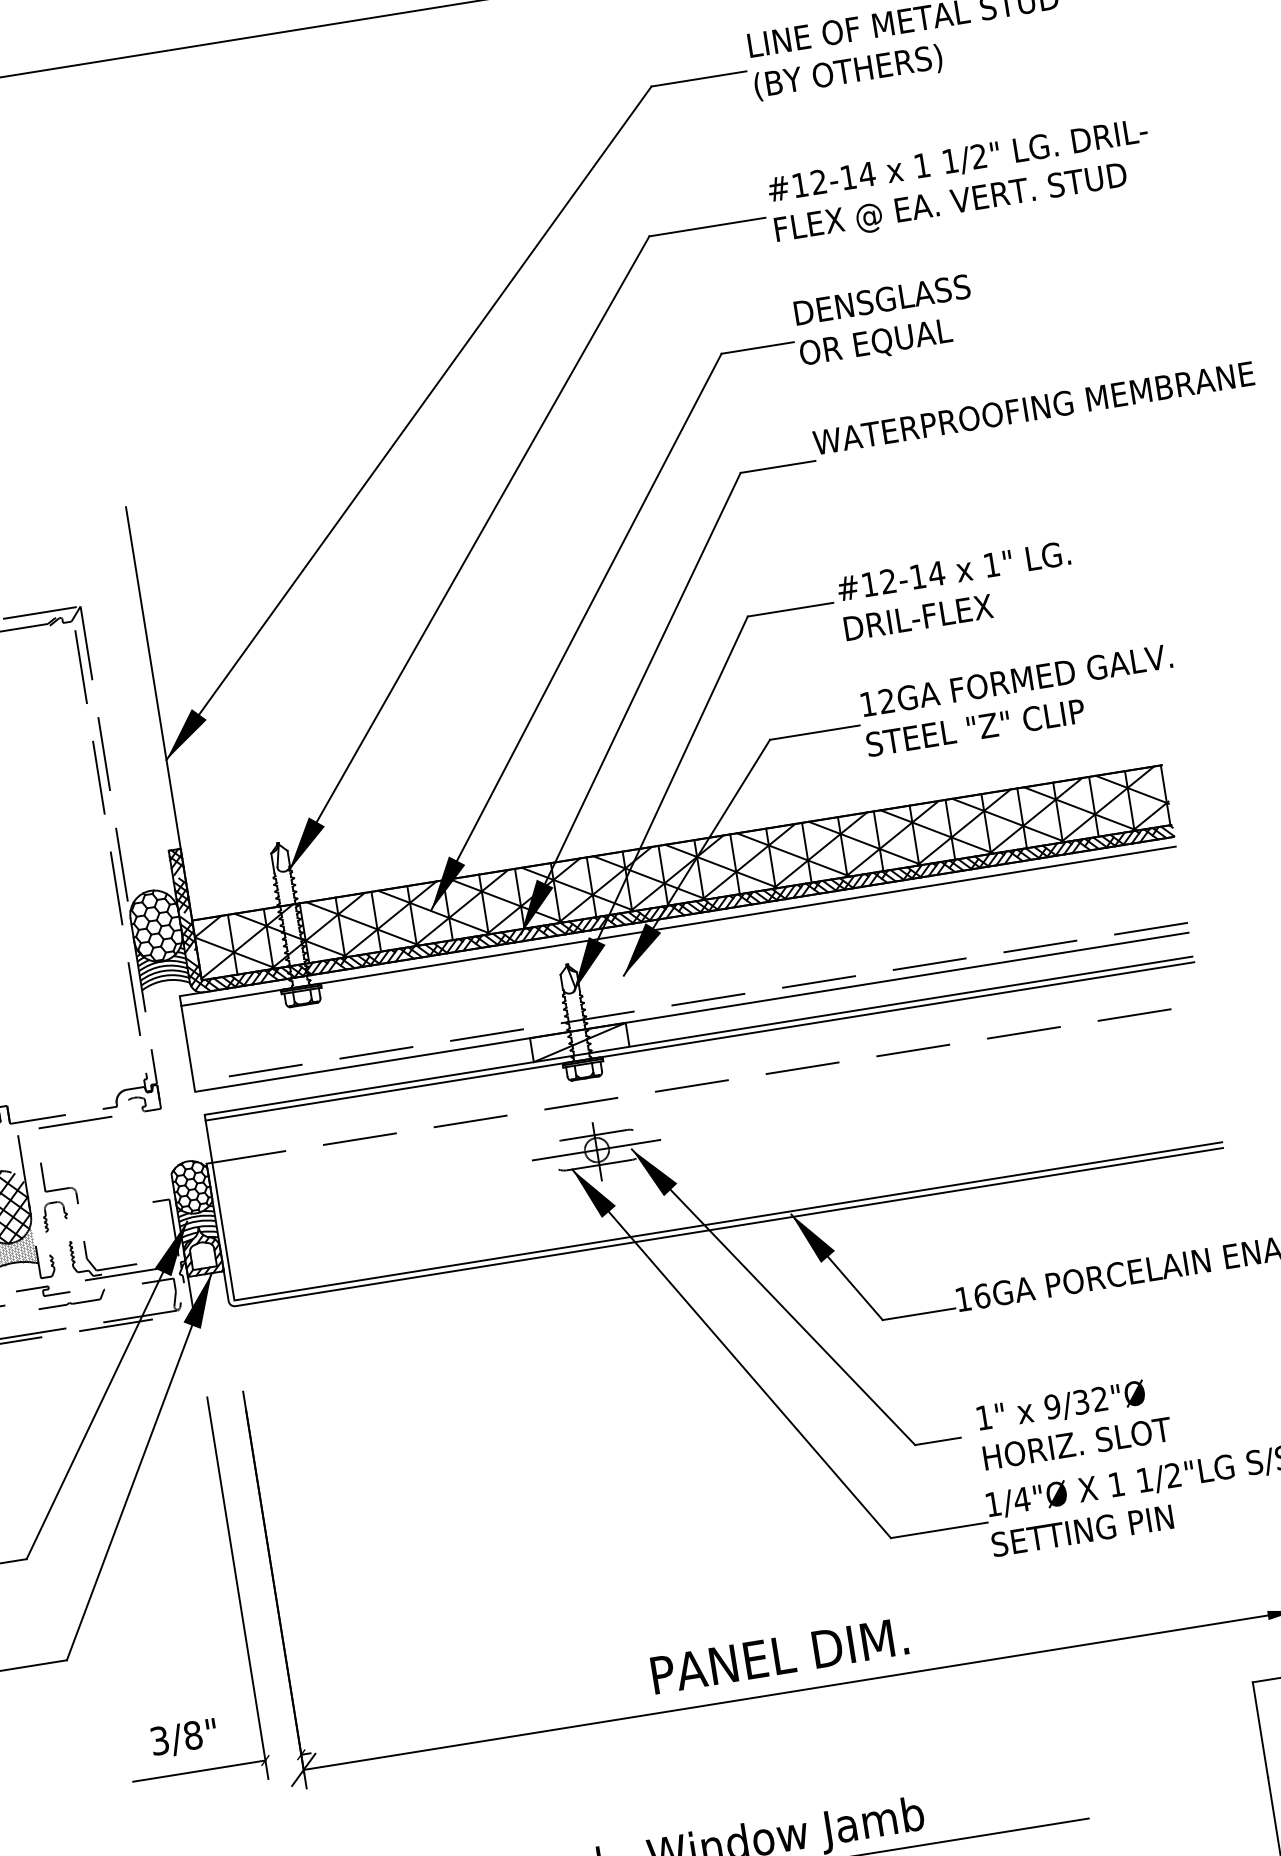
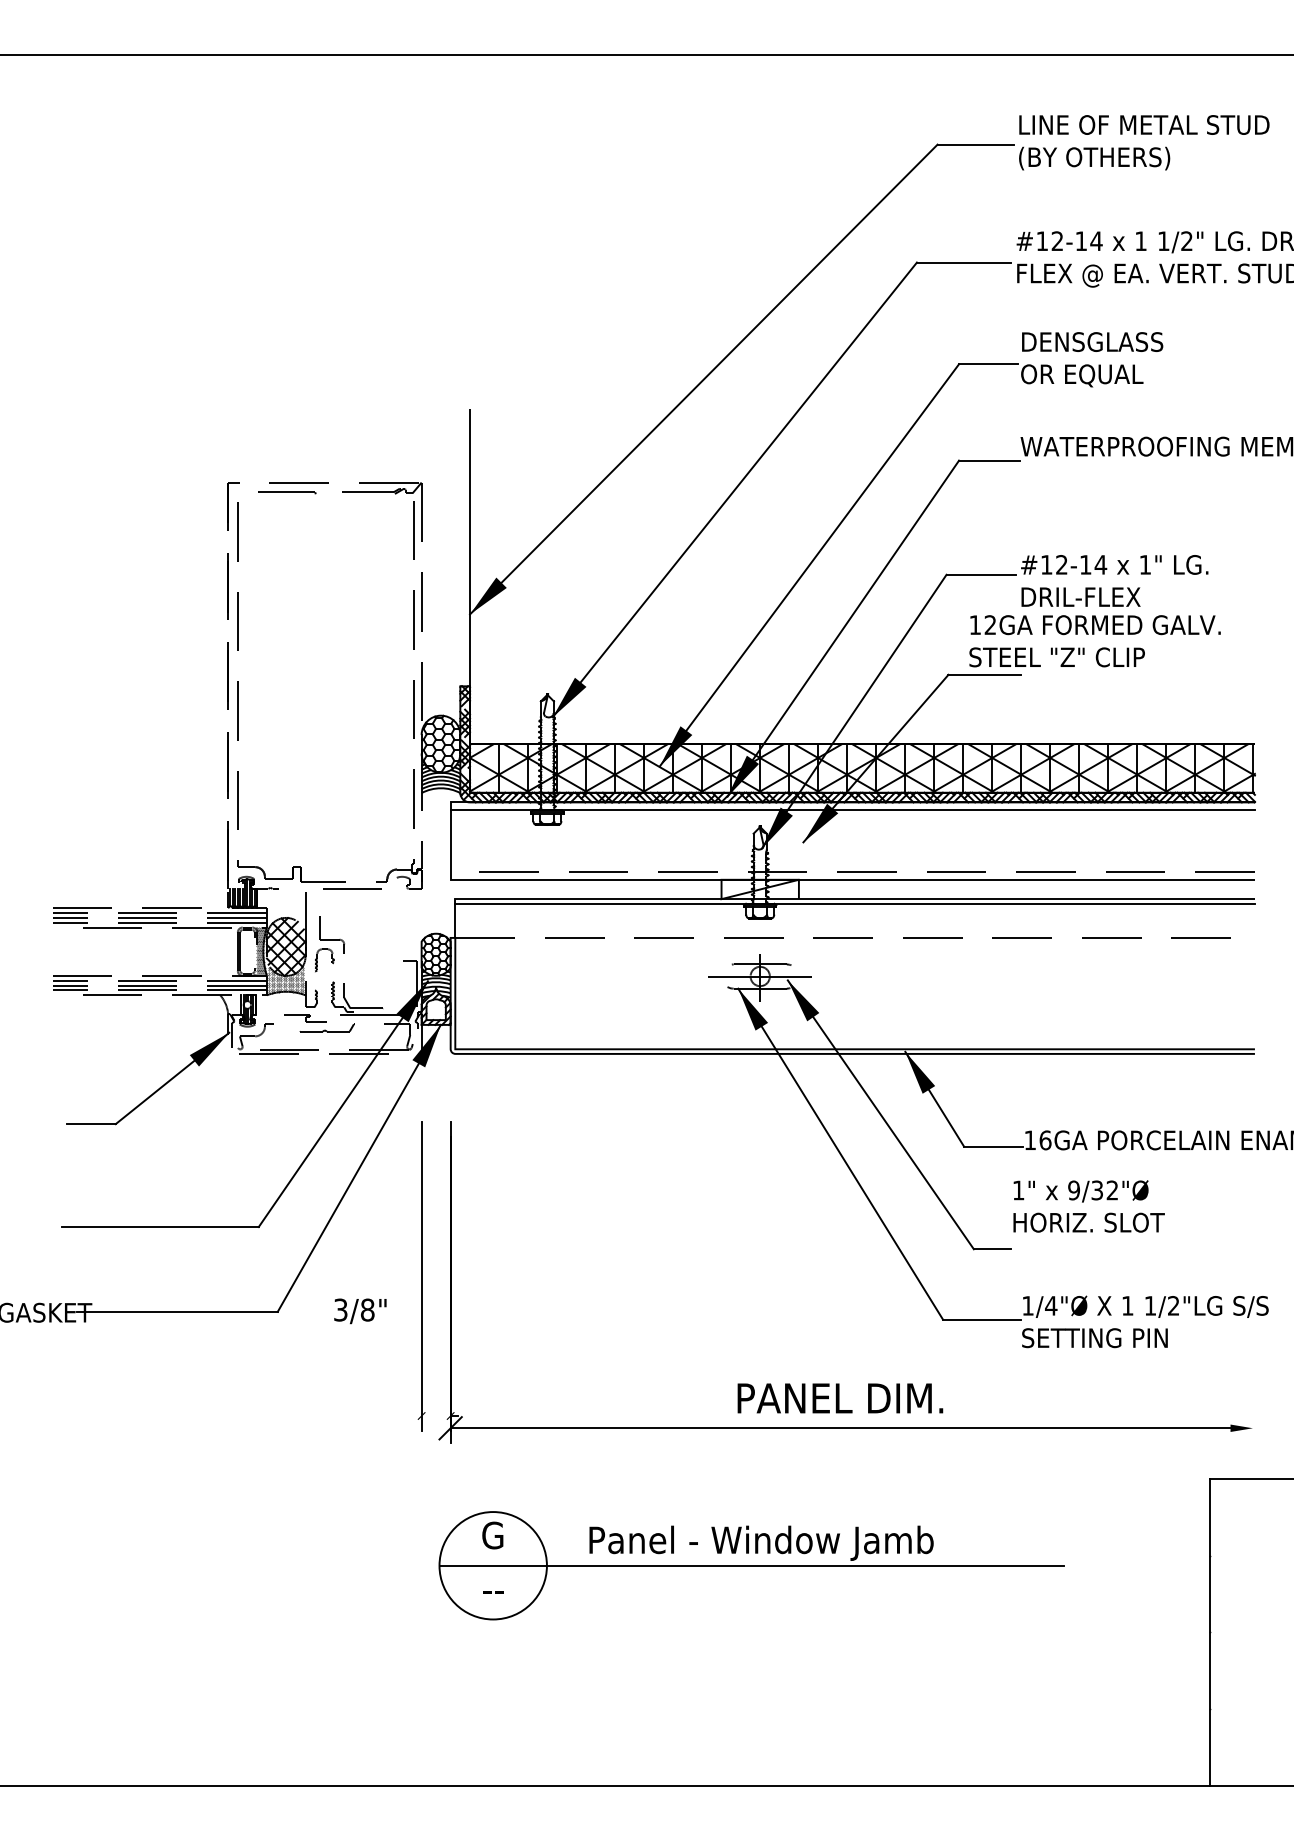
text: (1018, 700) -> (1094, 641), moved
text: (1073, 1423) -> (1088, 1206), moved
text: (184, 1738) -> (360, 1311), moved
line: (198, 1771) -> (367, 1416), removed

